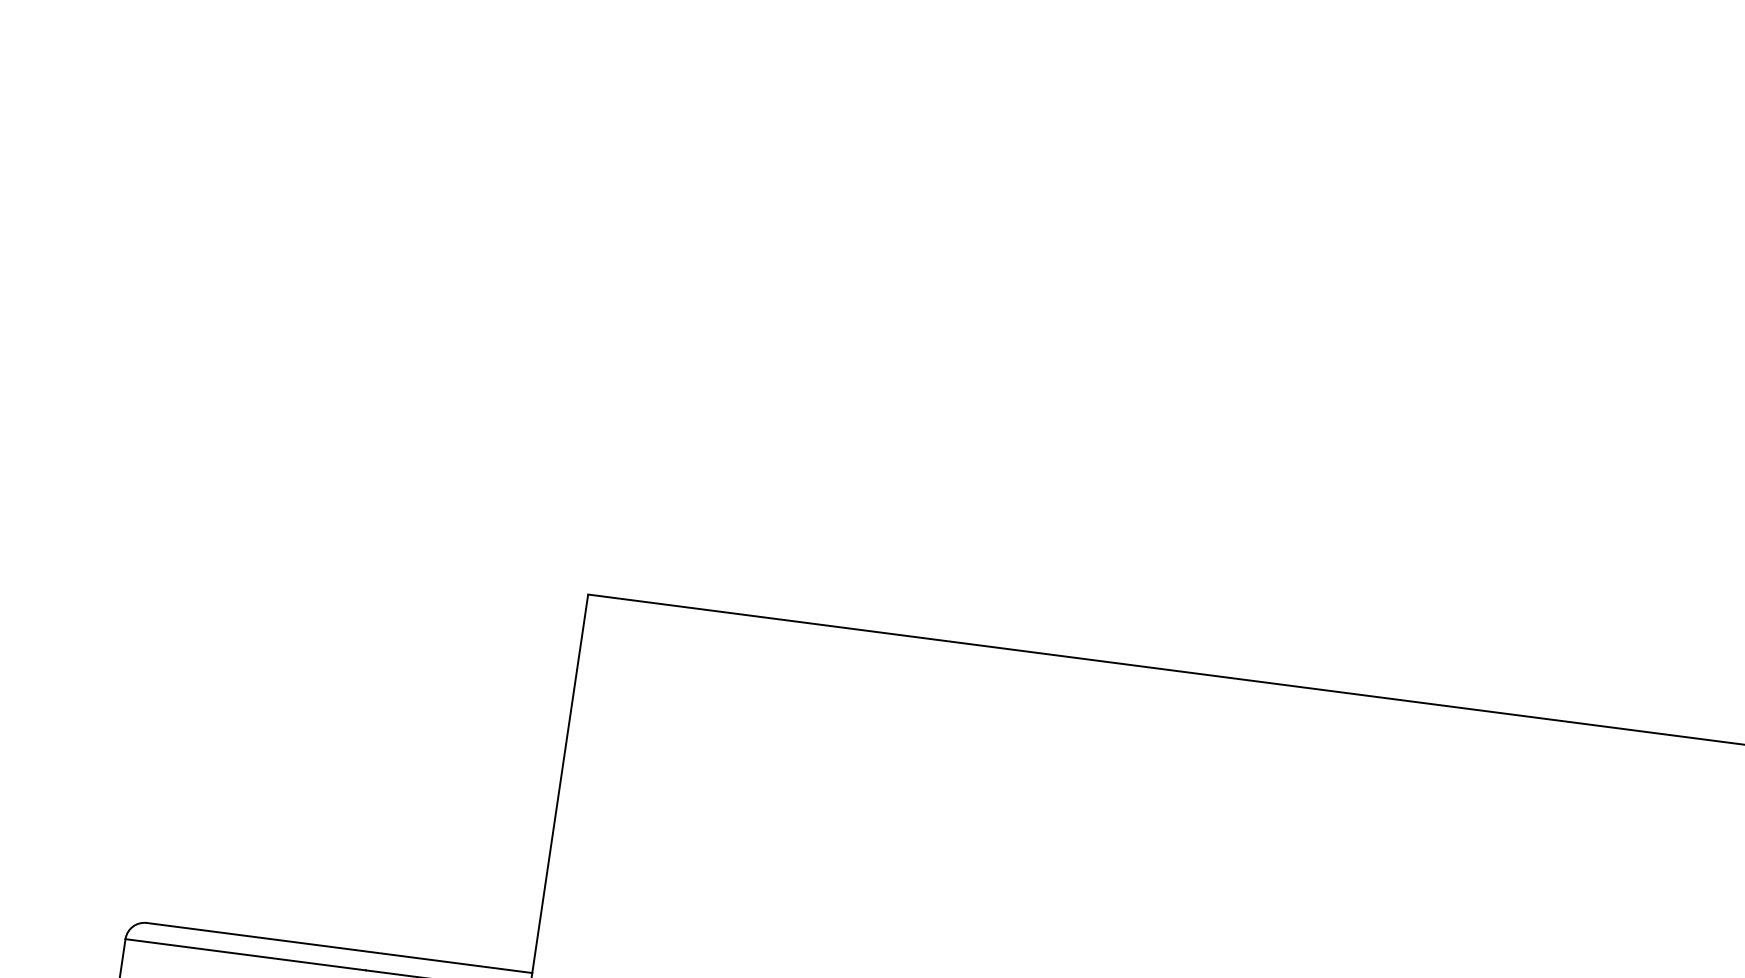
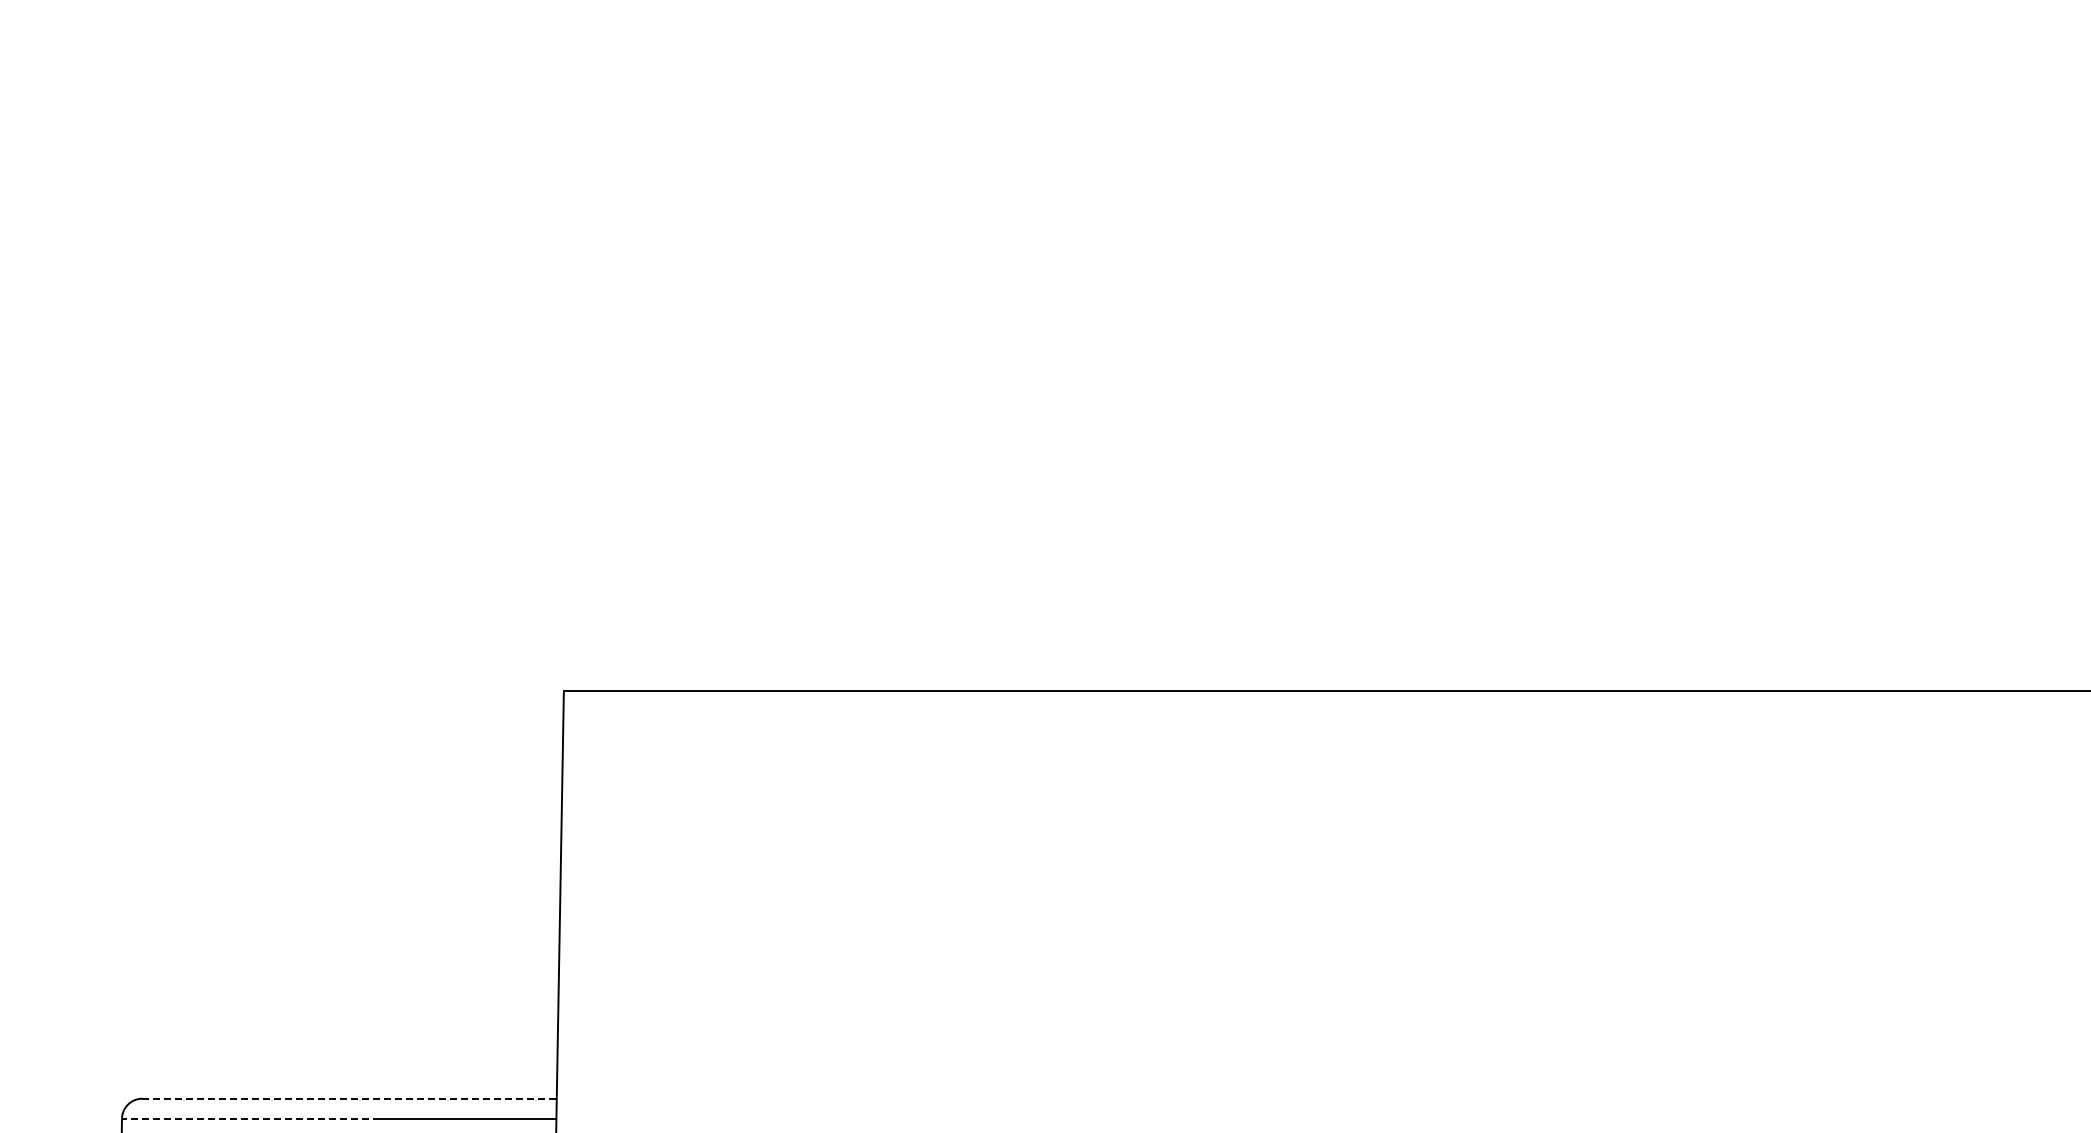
line: (340, 947) -> (350, 1098), solid -> dashed
line: (245, 954) -> (250, 1118), solid -> dashed

